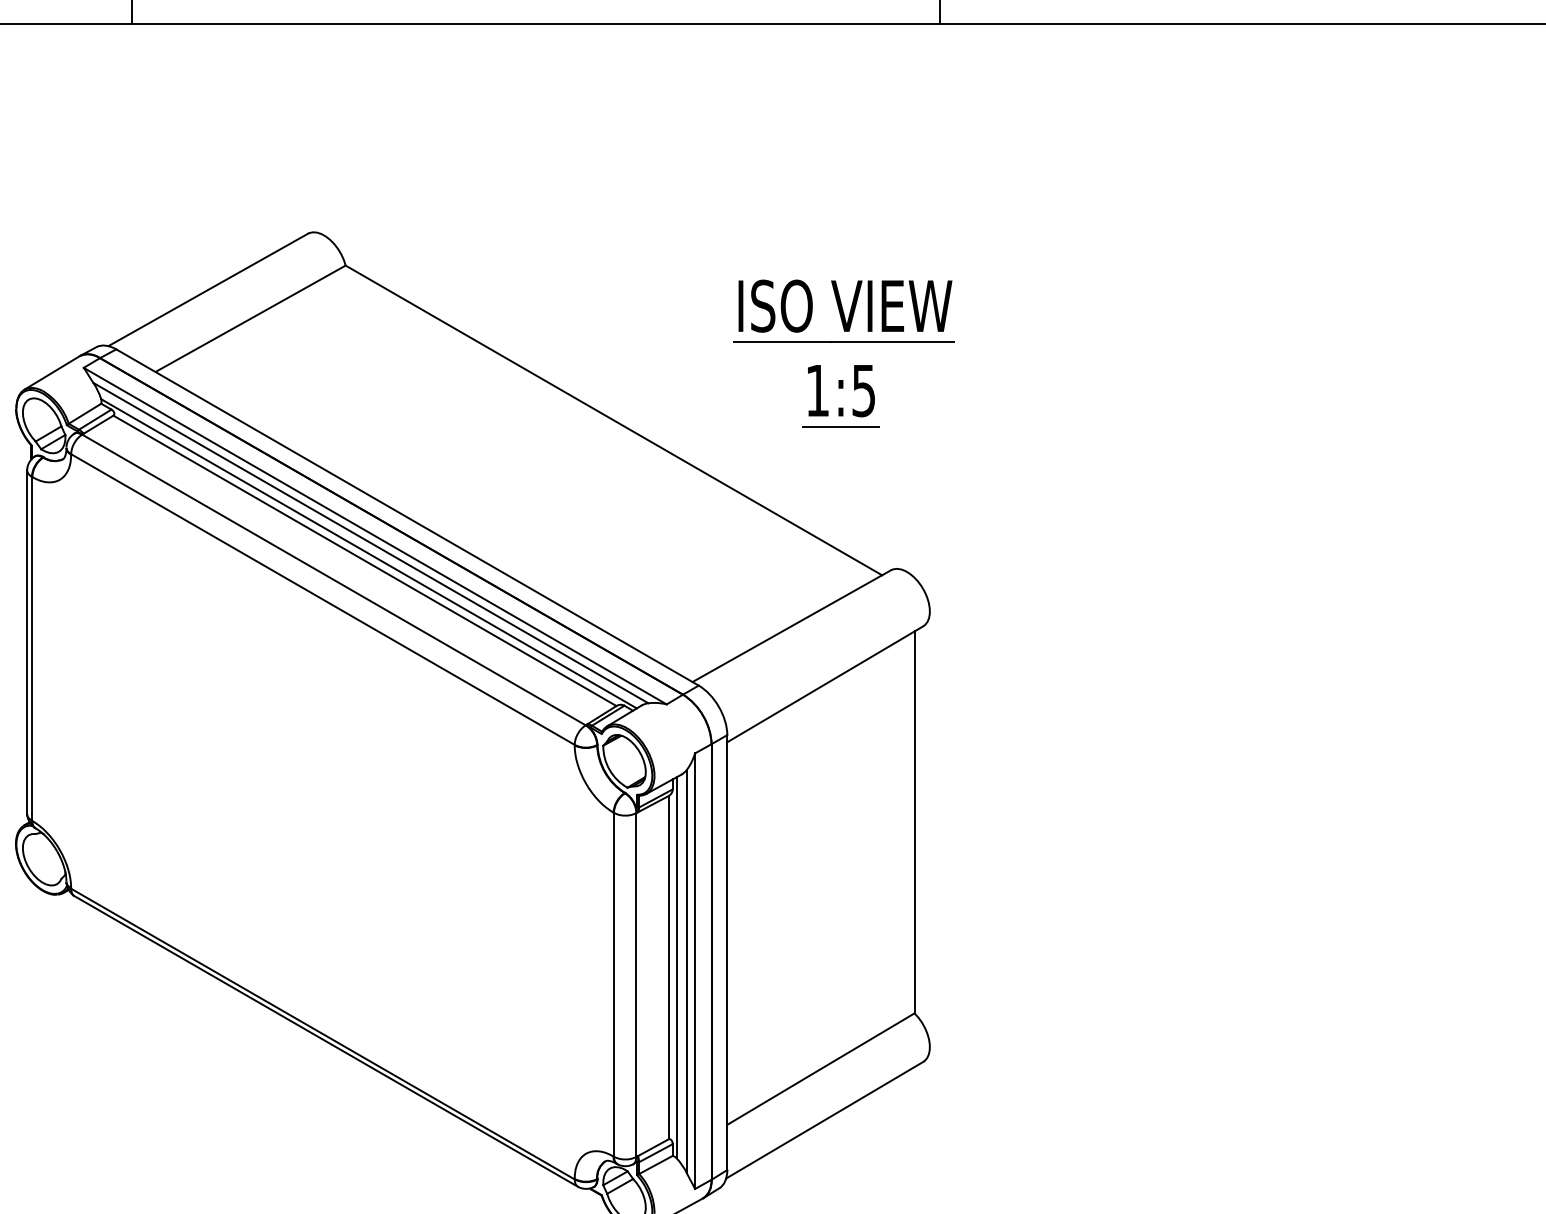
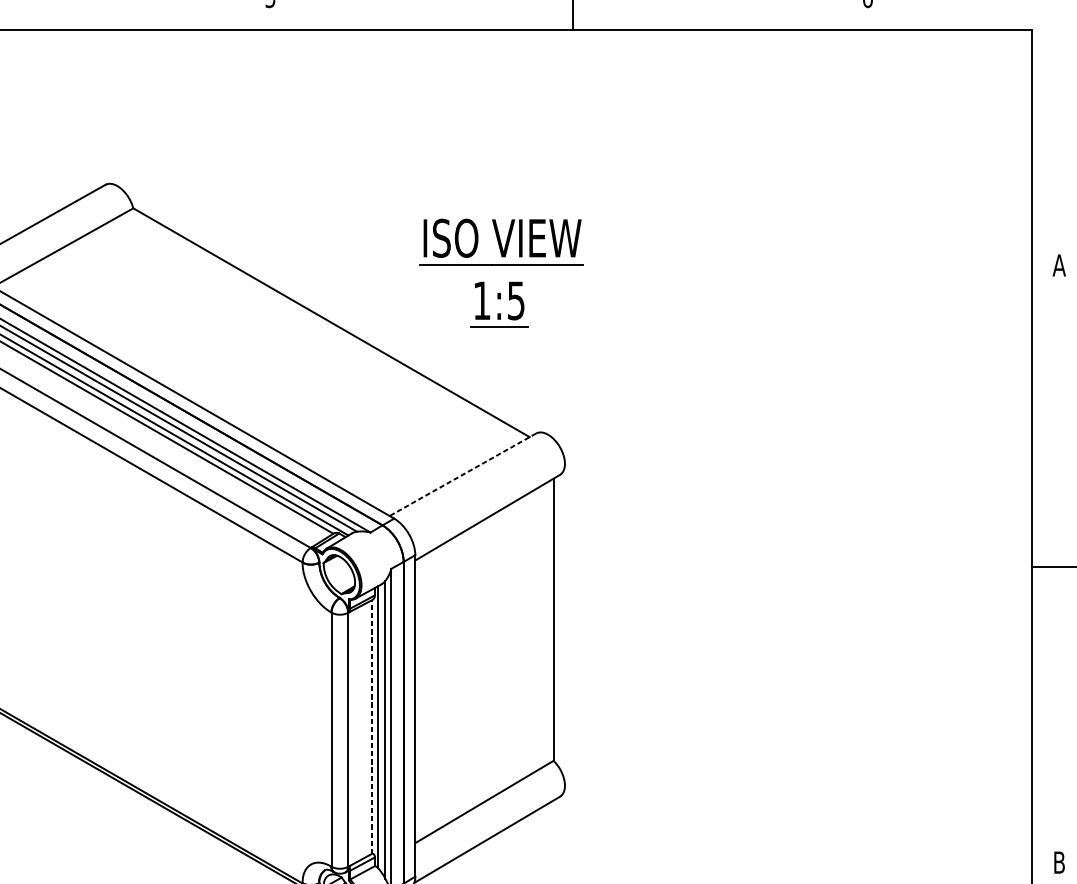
line: (791, 626) -> (462, 474), solid -> dashed
line: (668, 967) -> (371, 726), solid -> dashed

